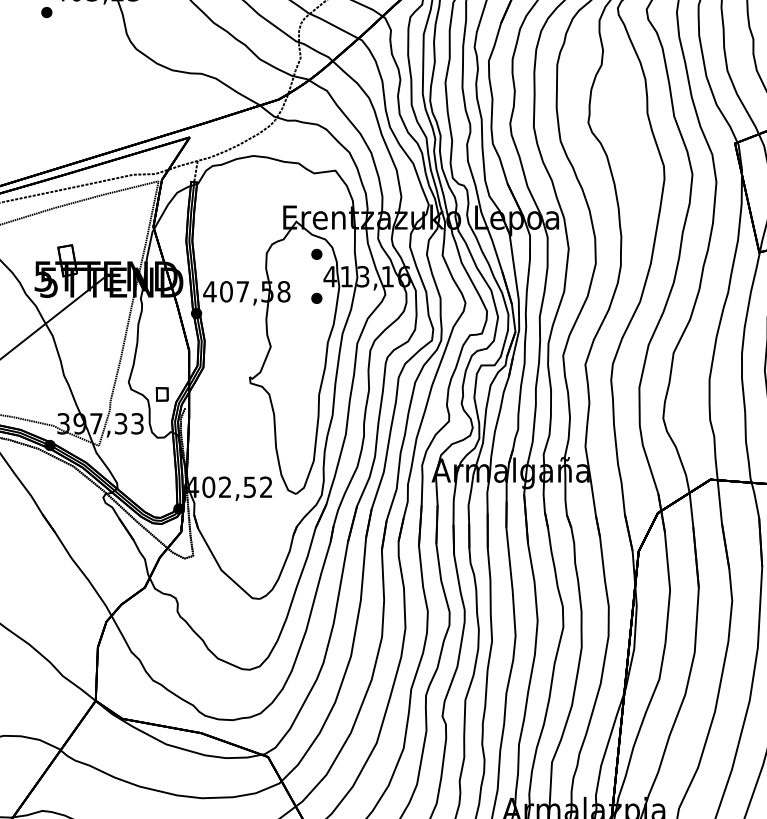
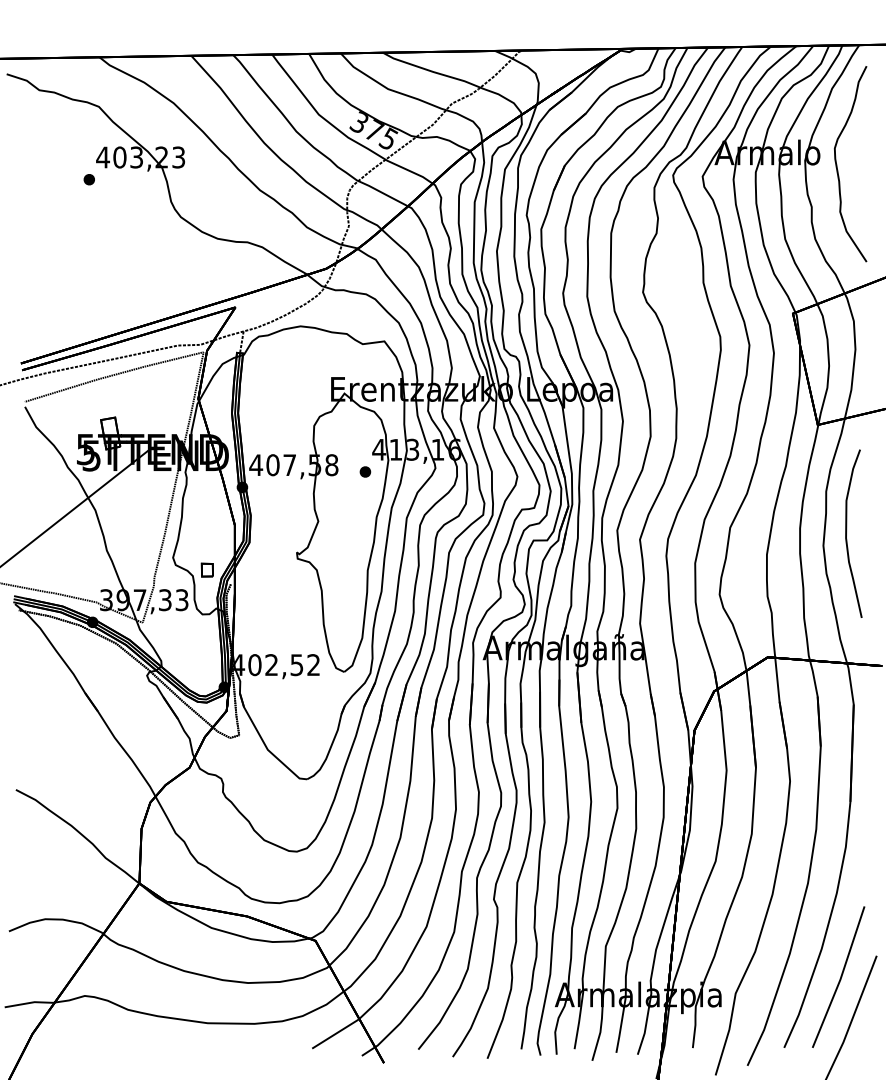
part: (316, 253) -> (365, 426), removed

